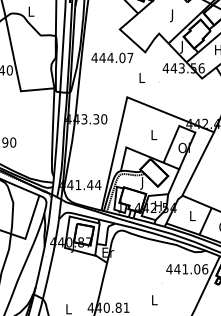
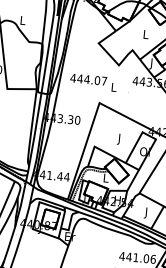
text: (172, 15) -> (145, 35), J -> L
text: (112, 57) -> (88, 79), moved
text: (154, 136) -> (120, 139), L -> J
text: (142, 183) -> (105, 179), J -> L
text: (192, 217) -> (146, 213), L -> J

